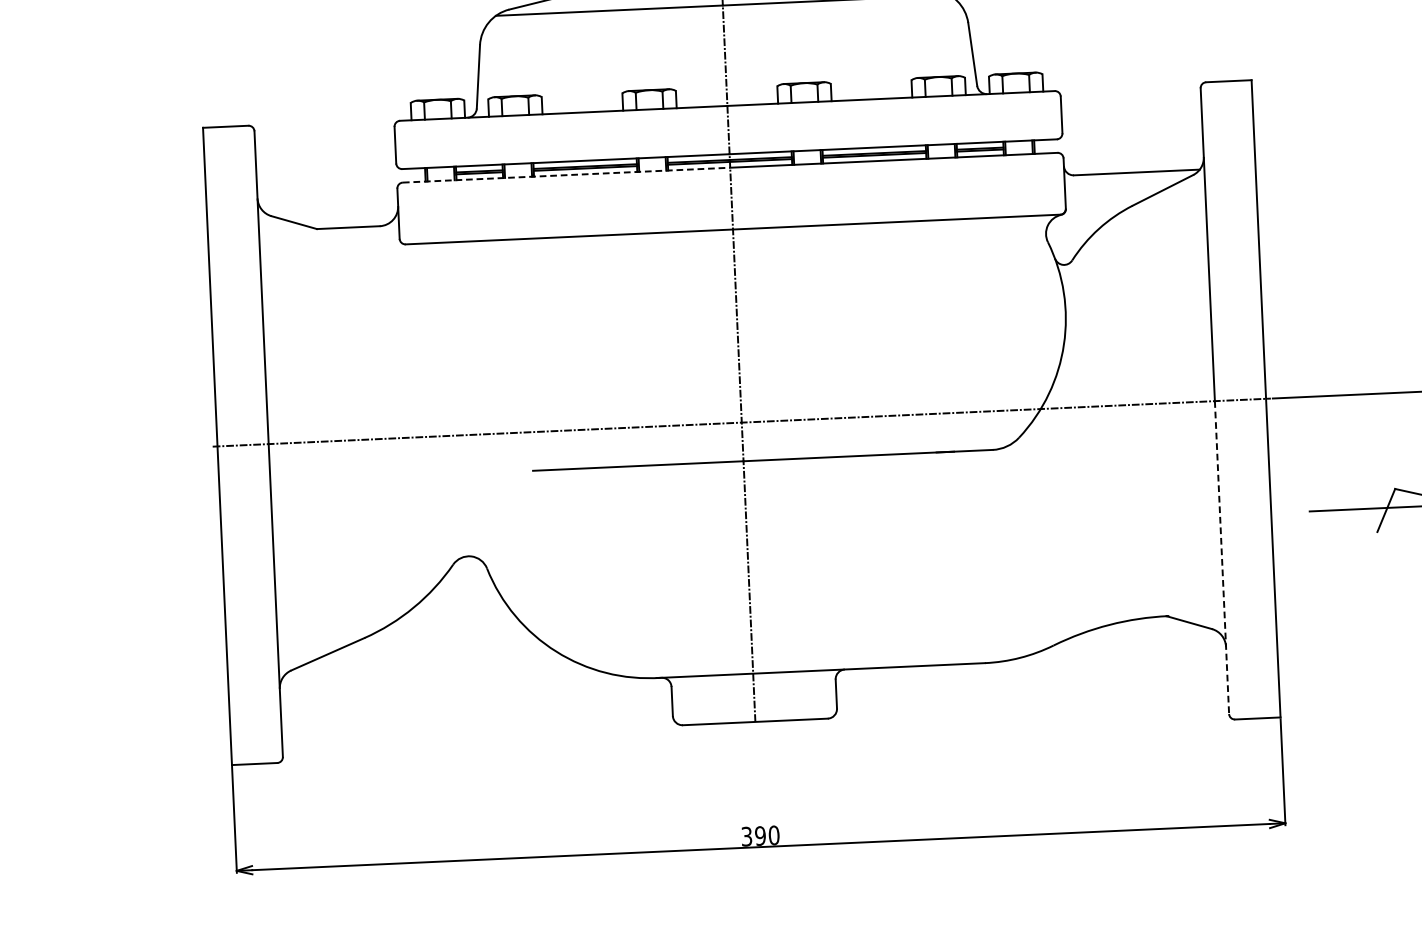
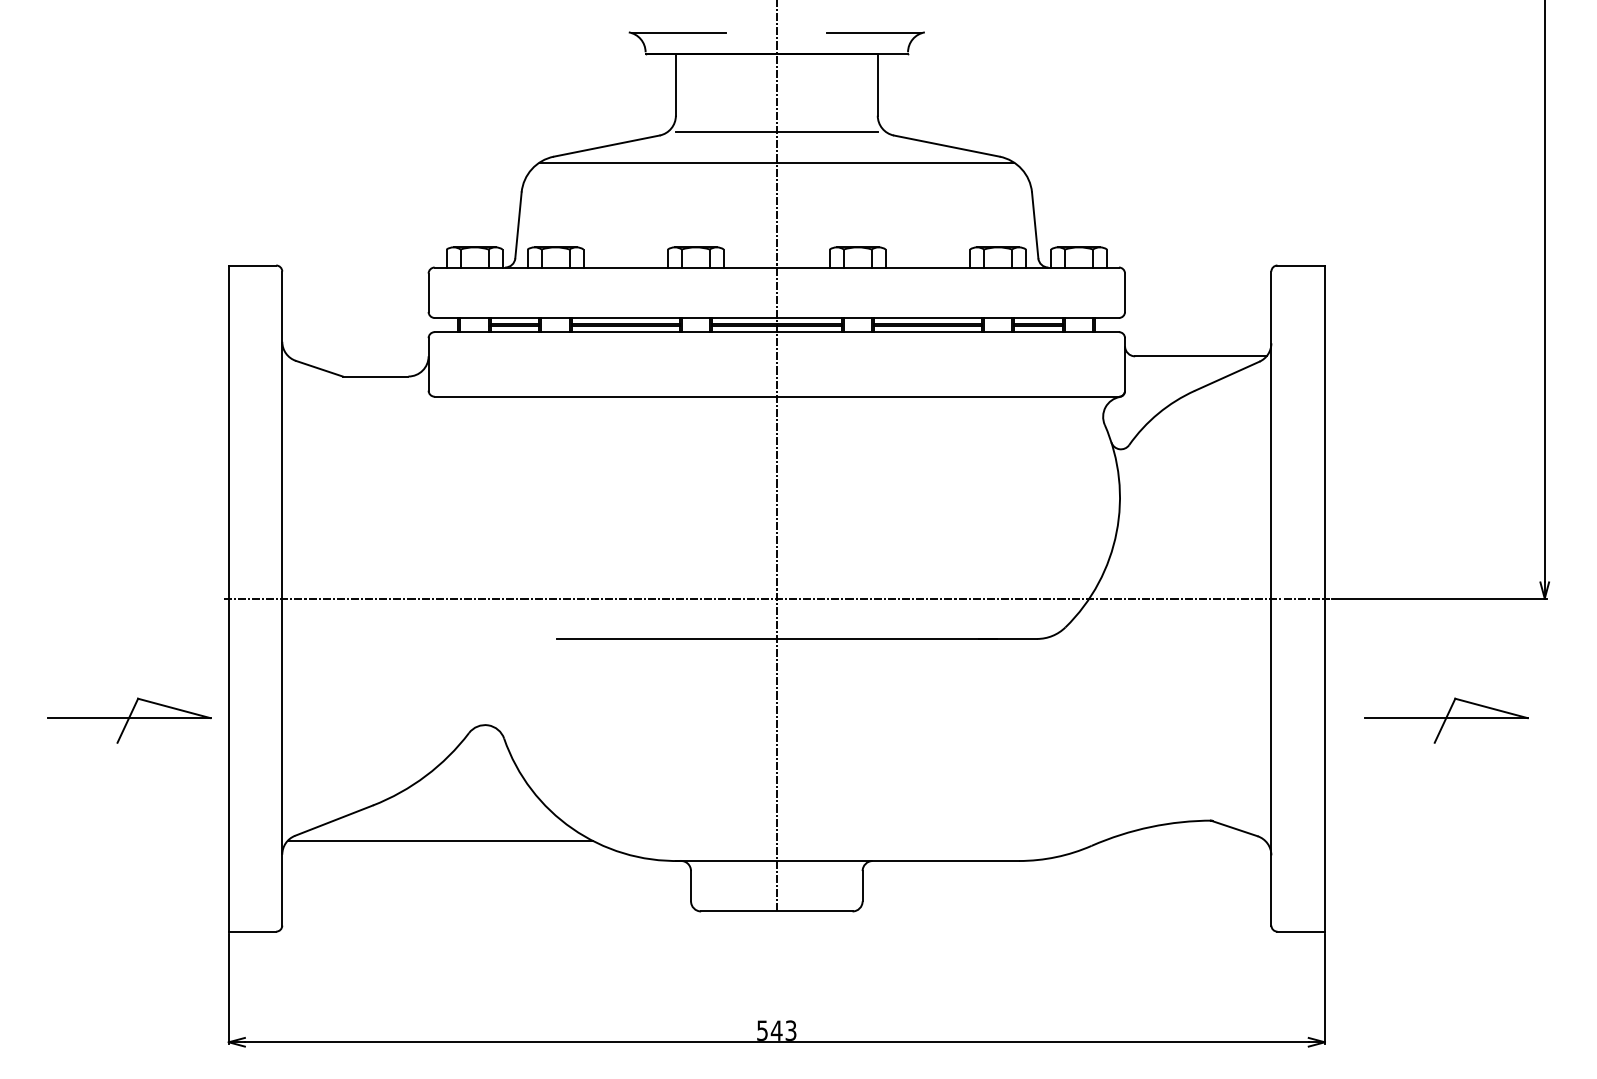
line: (567, 175) -> (606, 332), dashed -> solid
line: (1222, 557) -> (1271, 762), dashed -> solid
part: (127, 567) -> (129, 720), added
line: (429, 668) -> (439, 840), added
text: (760, 835) -> (776, 1030), 390 -> 543

